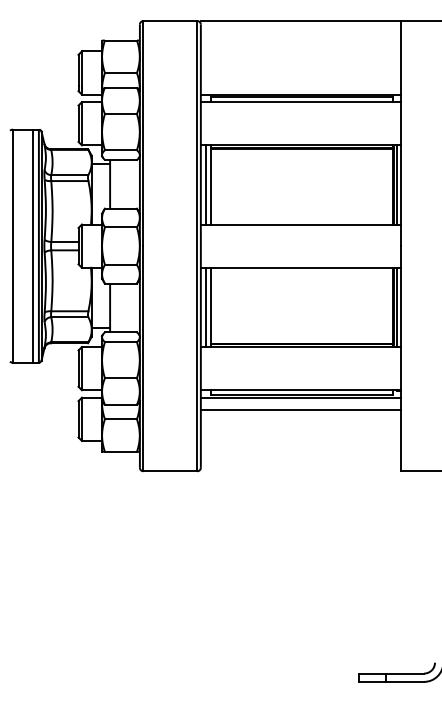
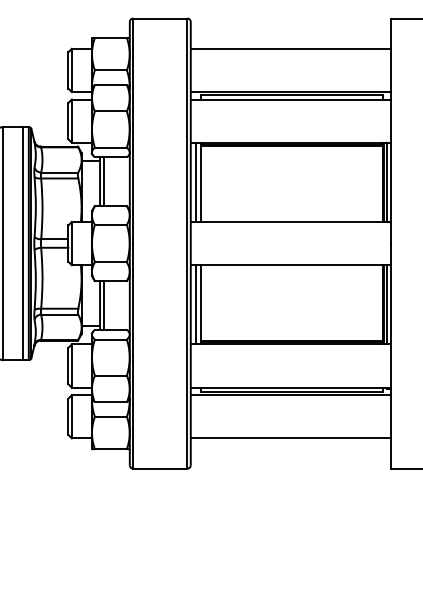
line: (300, 21) -> (290, 48), moved
line: (113, 183) -> (103, 180), added
line: (113, 307) -> (103, 304), added
line: (300, 409) -> (290, 437), moved

